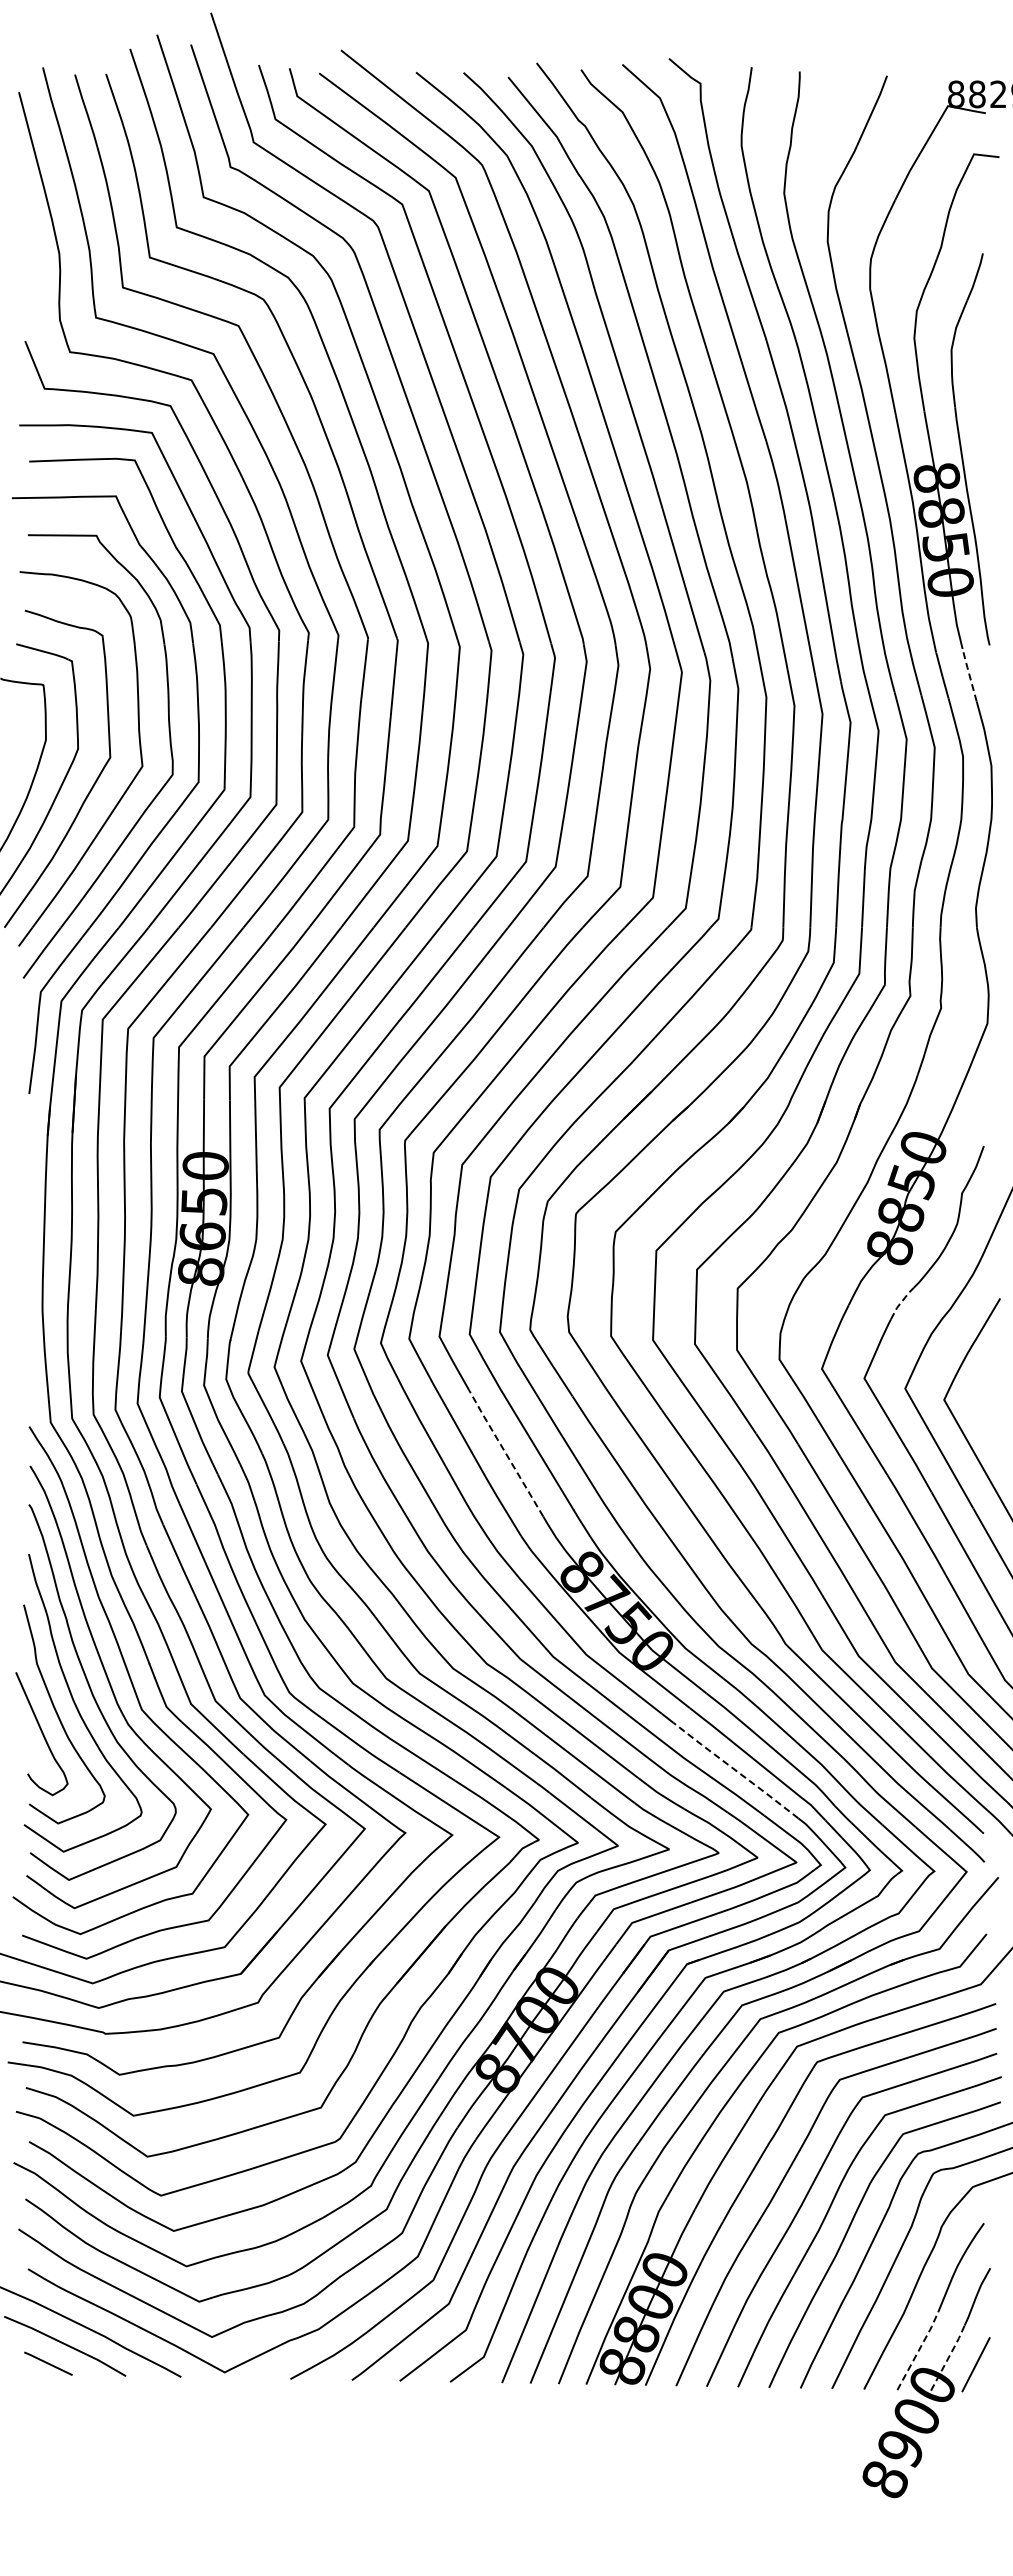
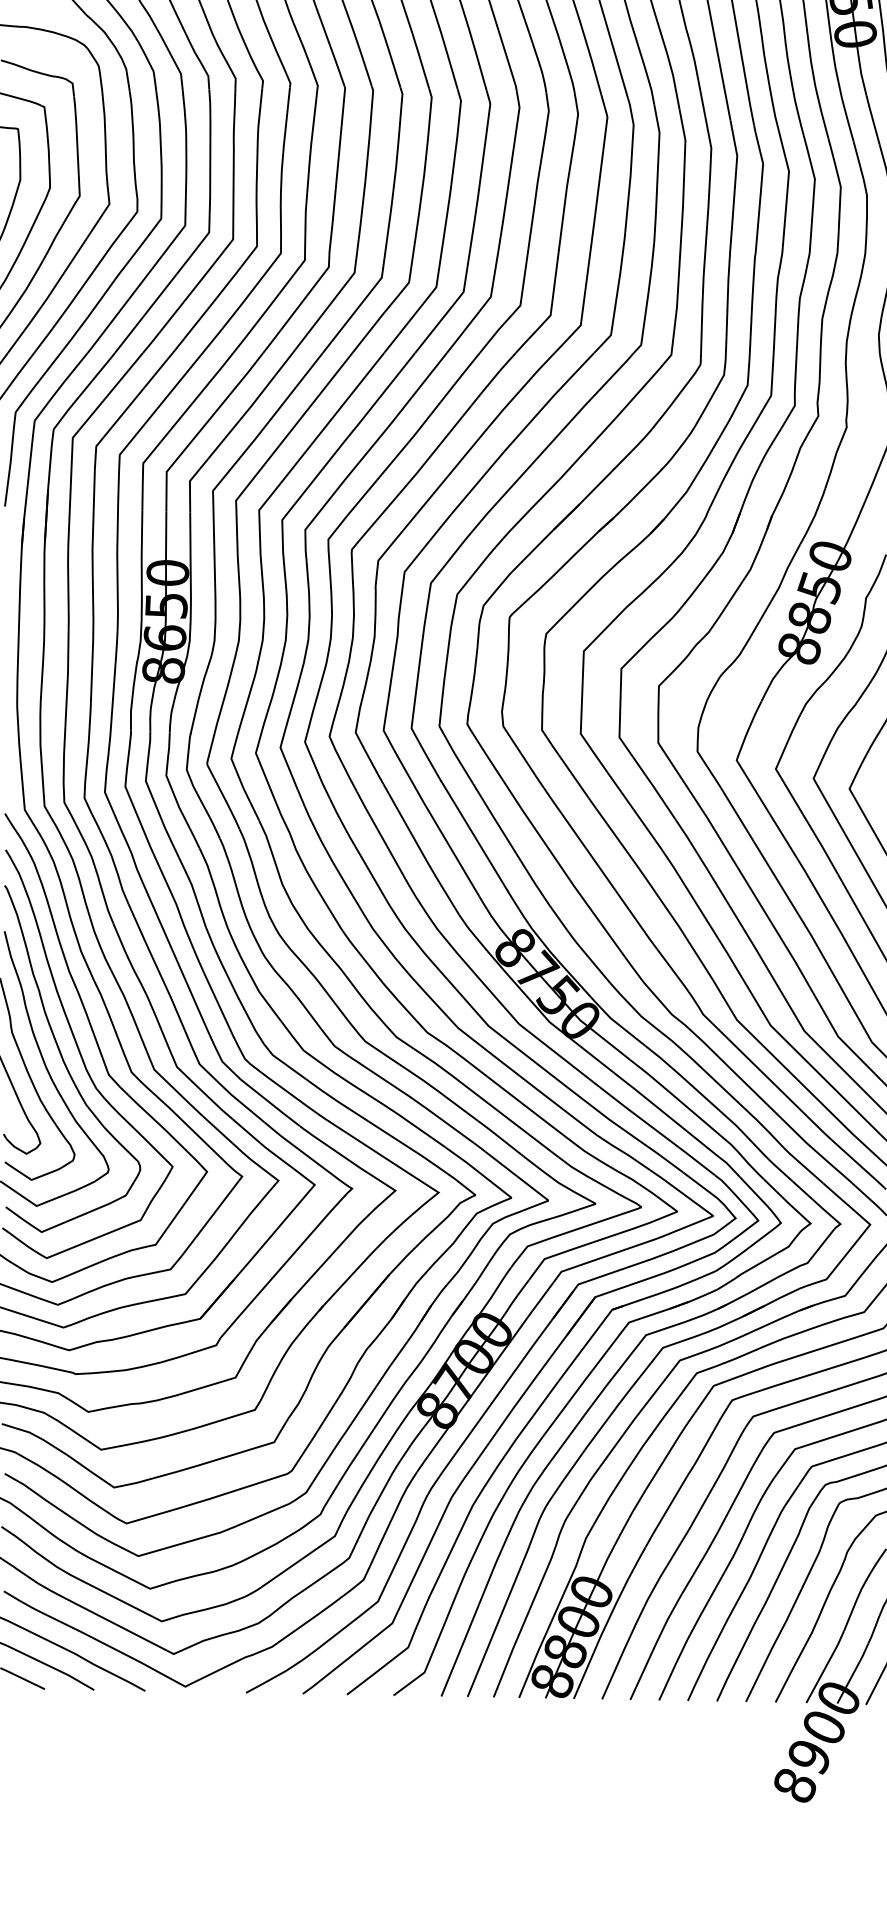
line: (969, 674) -> (872, 119), dashed -> solid
line: (901, 1302) -> (810, 699), dashed -> solid
line: (505, 1452) -> (444, 837), dashed -> solid
line: (735, 1770) -> (656, 1131), dashed -> solid
line: (919, 2349) -> (826, 1665), dashed -> solid
line: (949, 2356) -> (854, 1671), dashed -> solid

